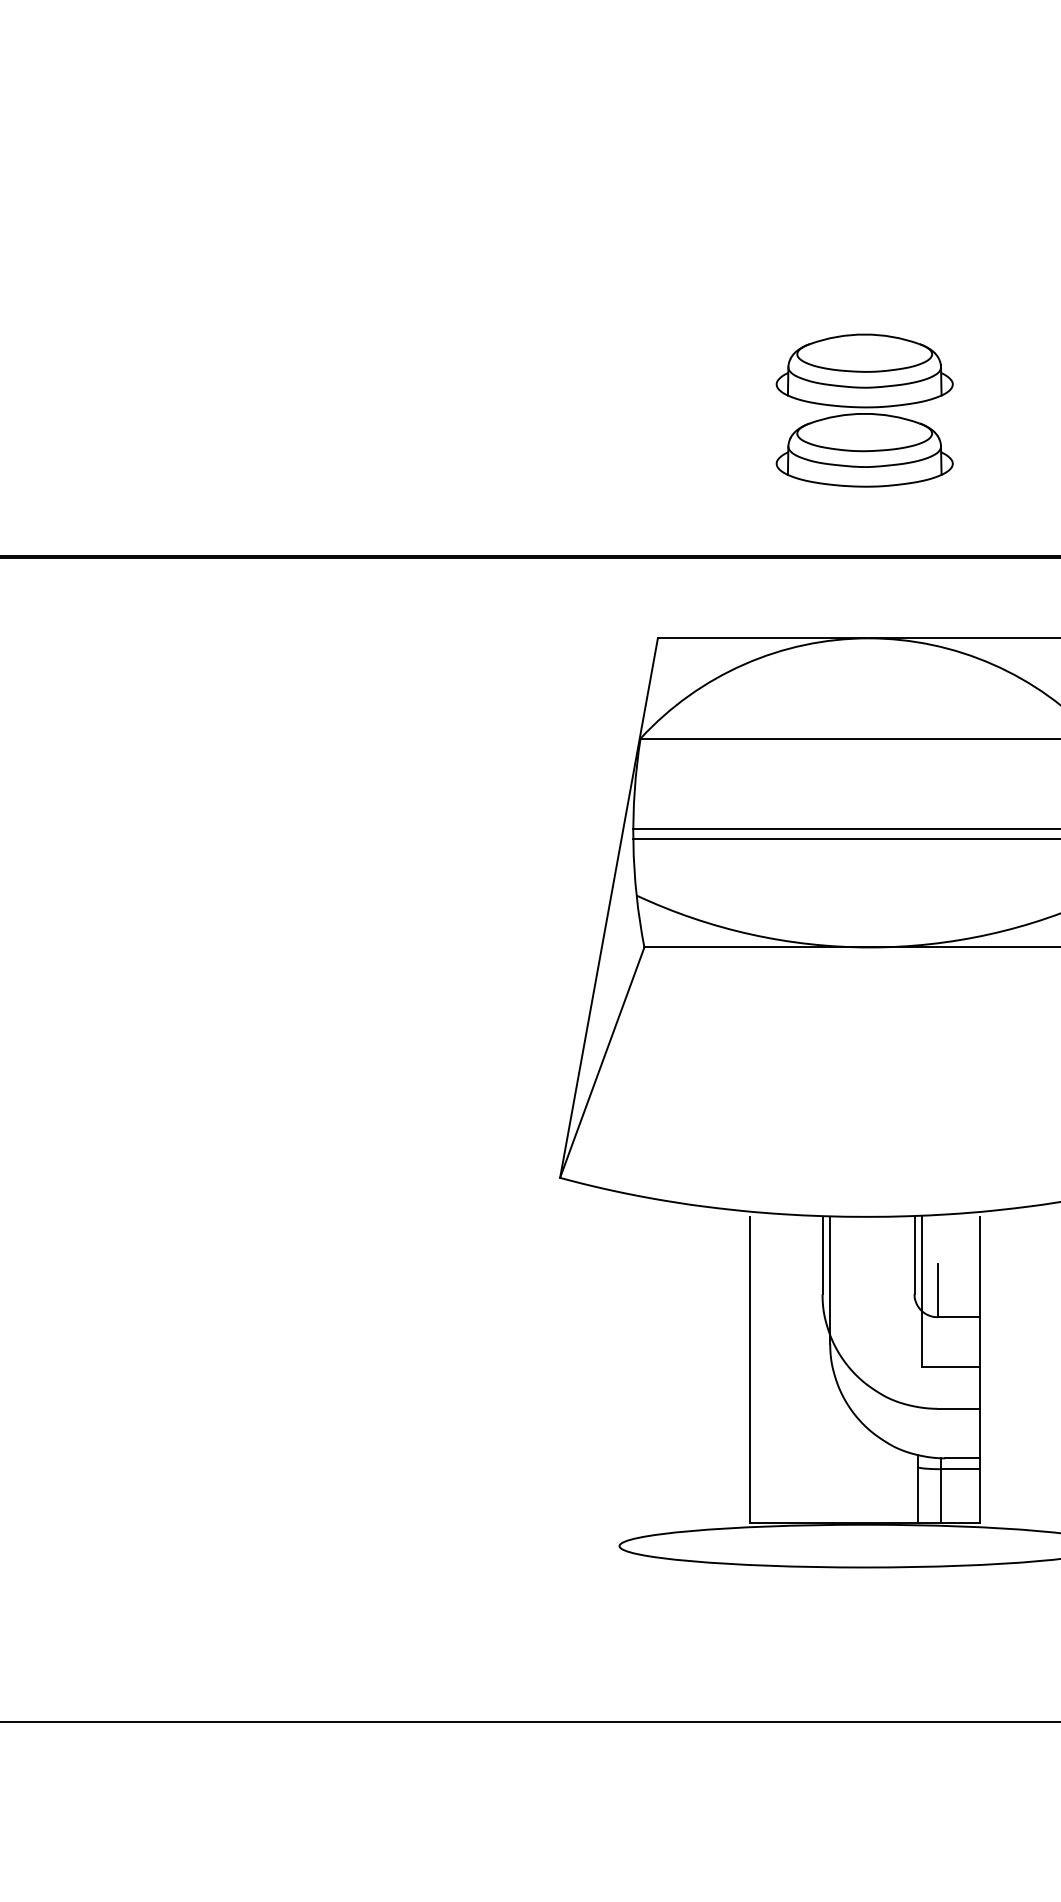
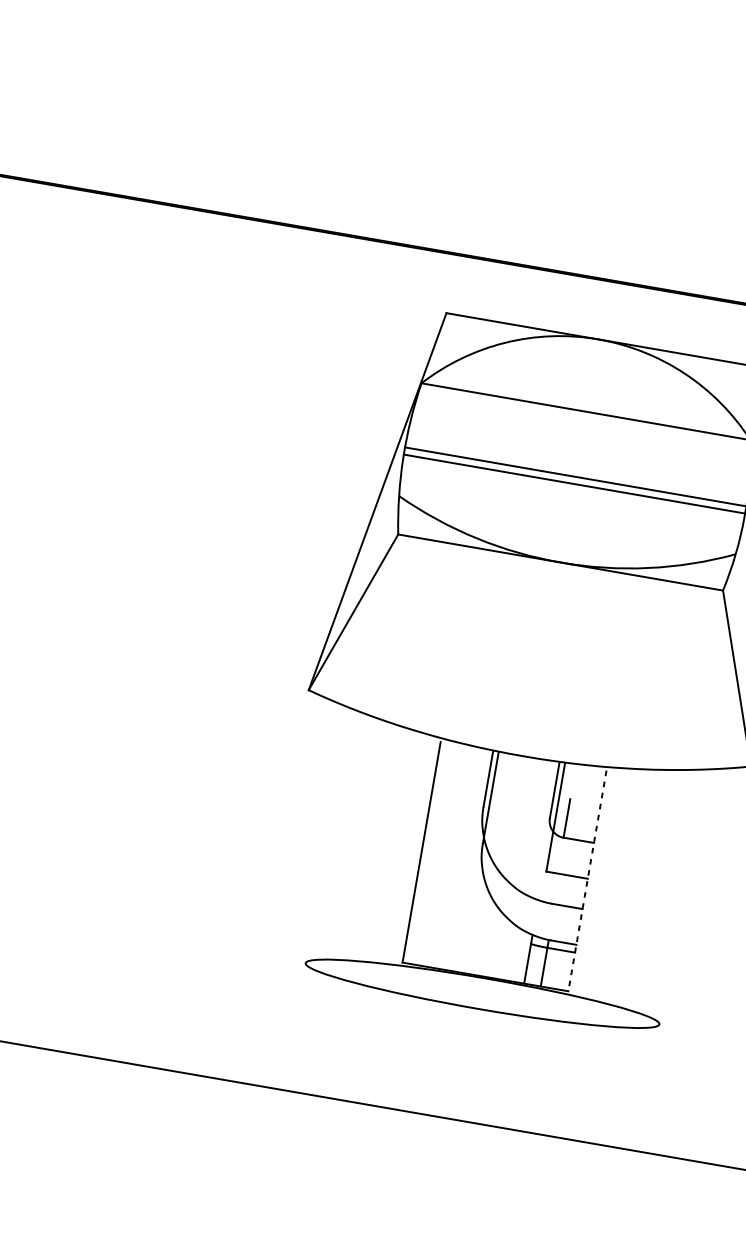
part: (864, 410) -> (623, 174), removed
line: (979, 1369) -> (587, 880), solid -> dashed

